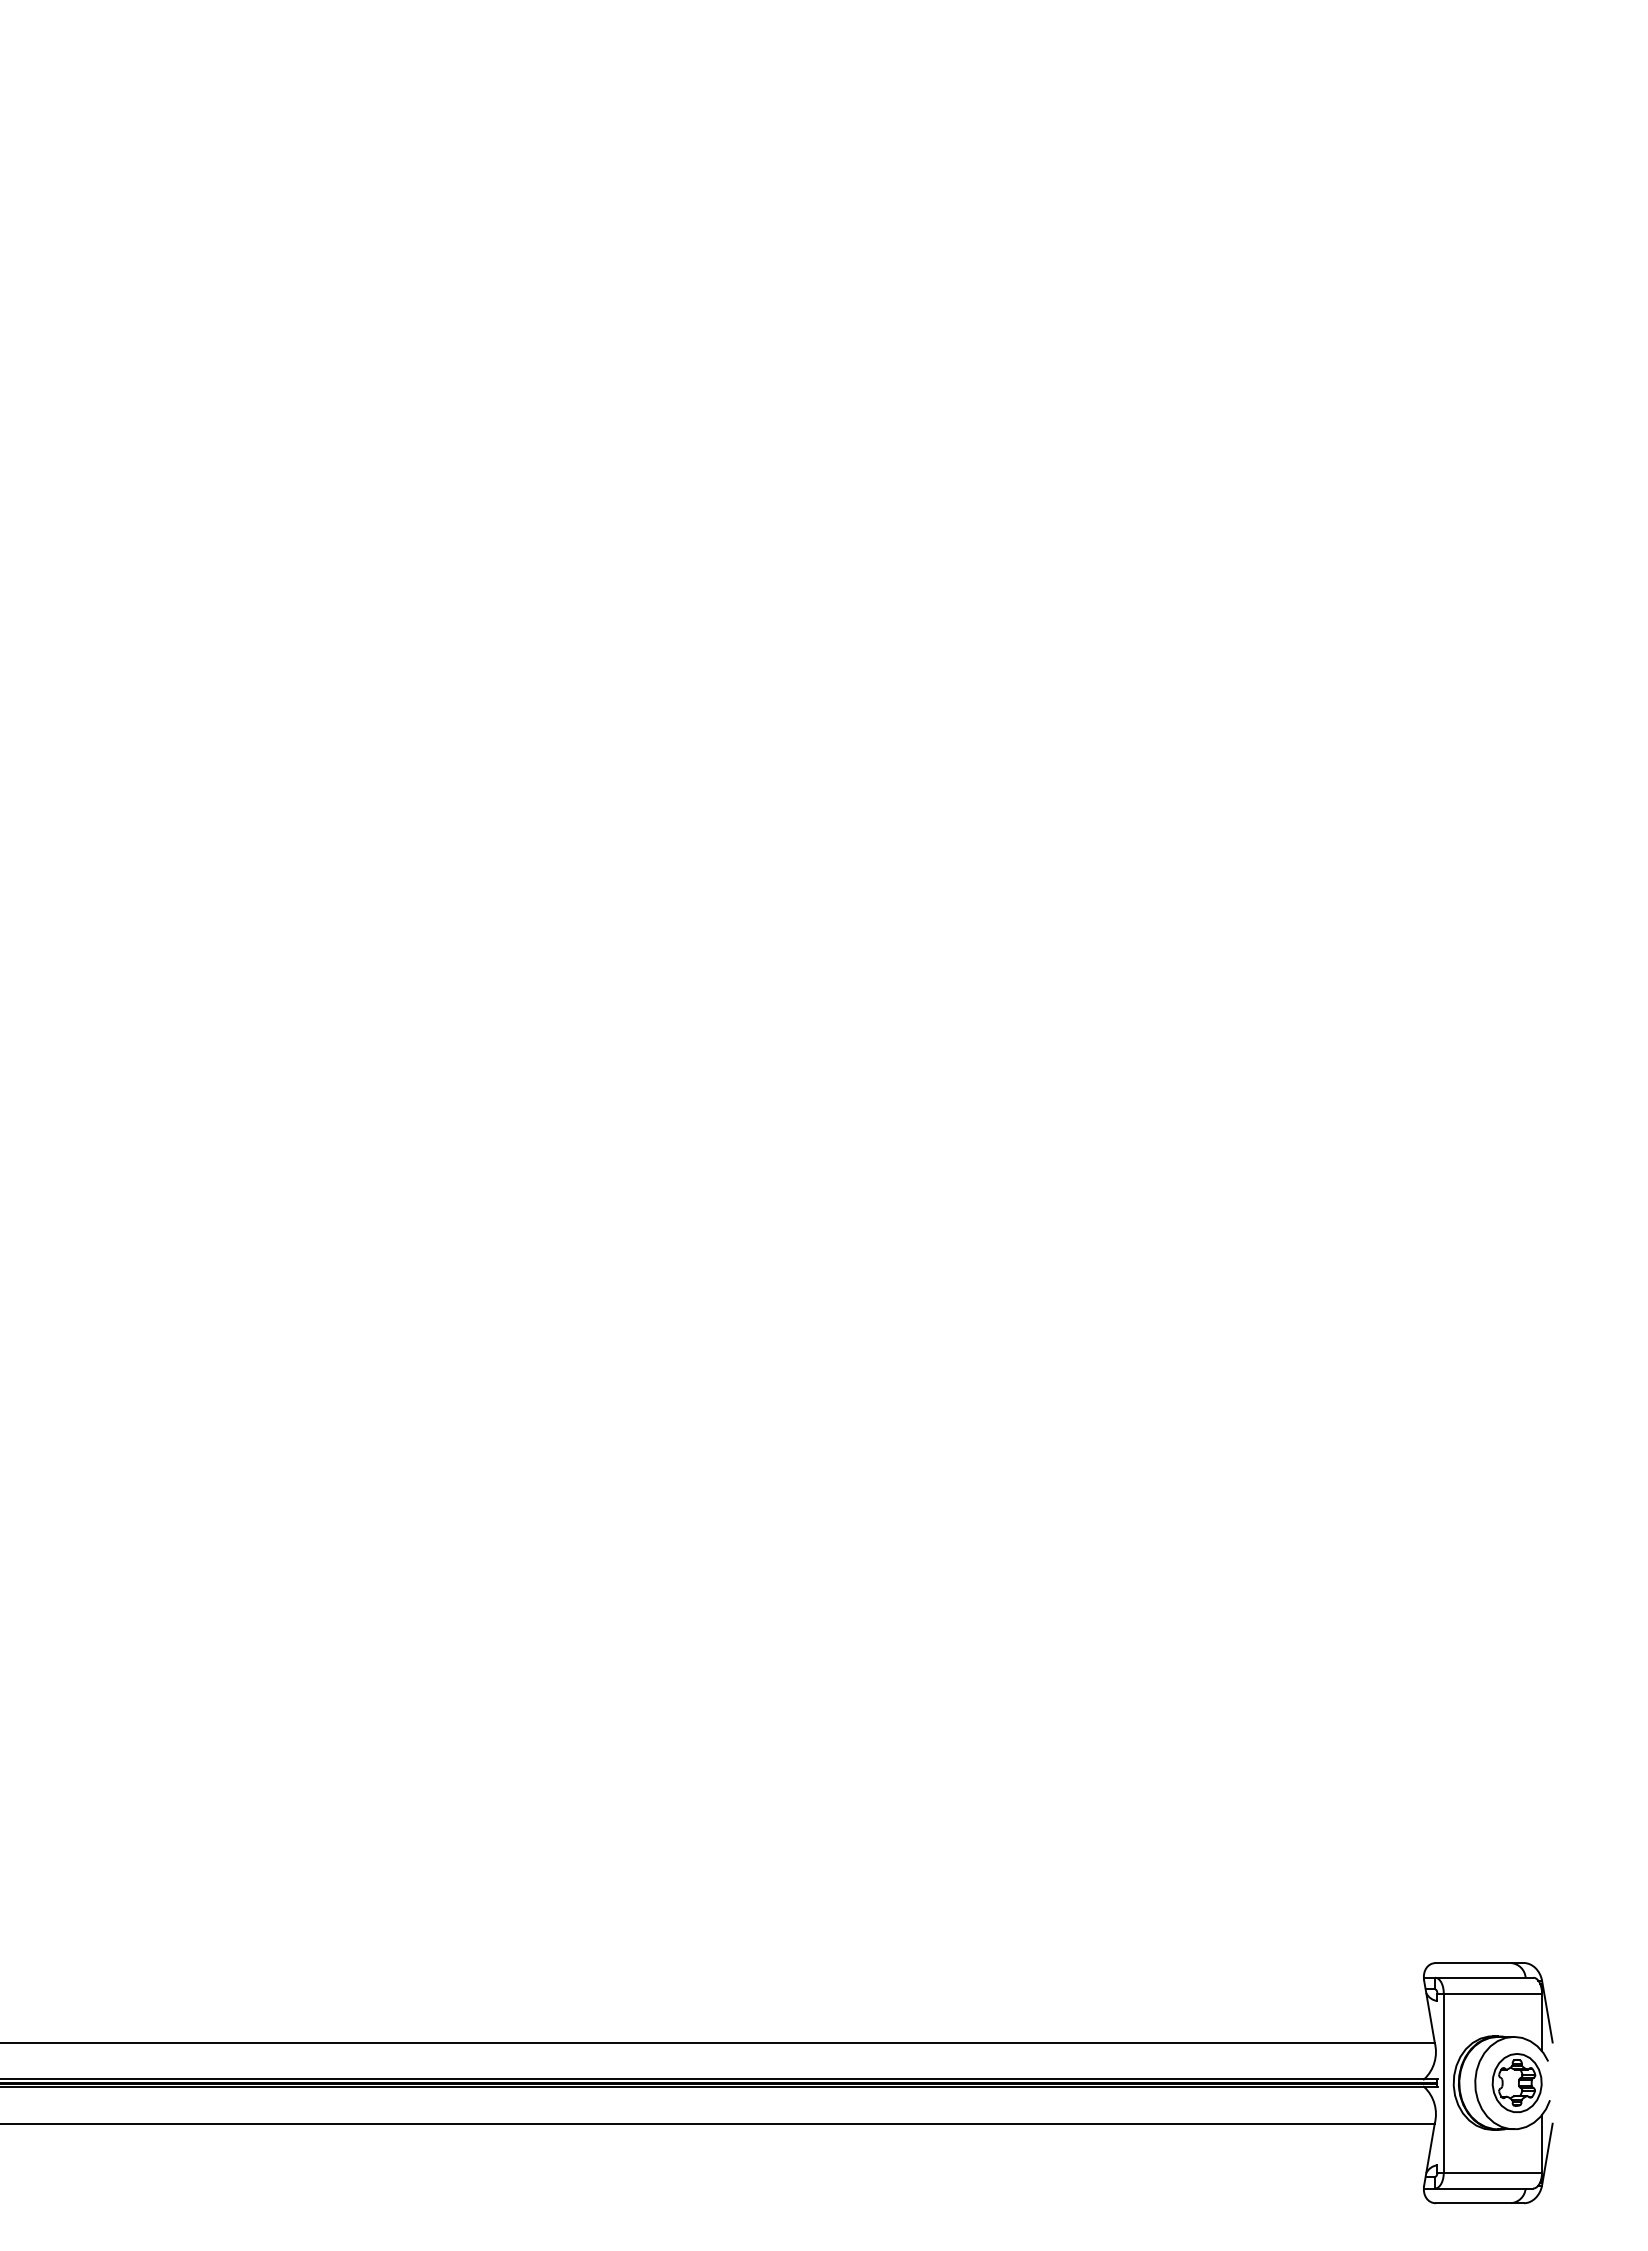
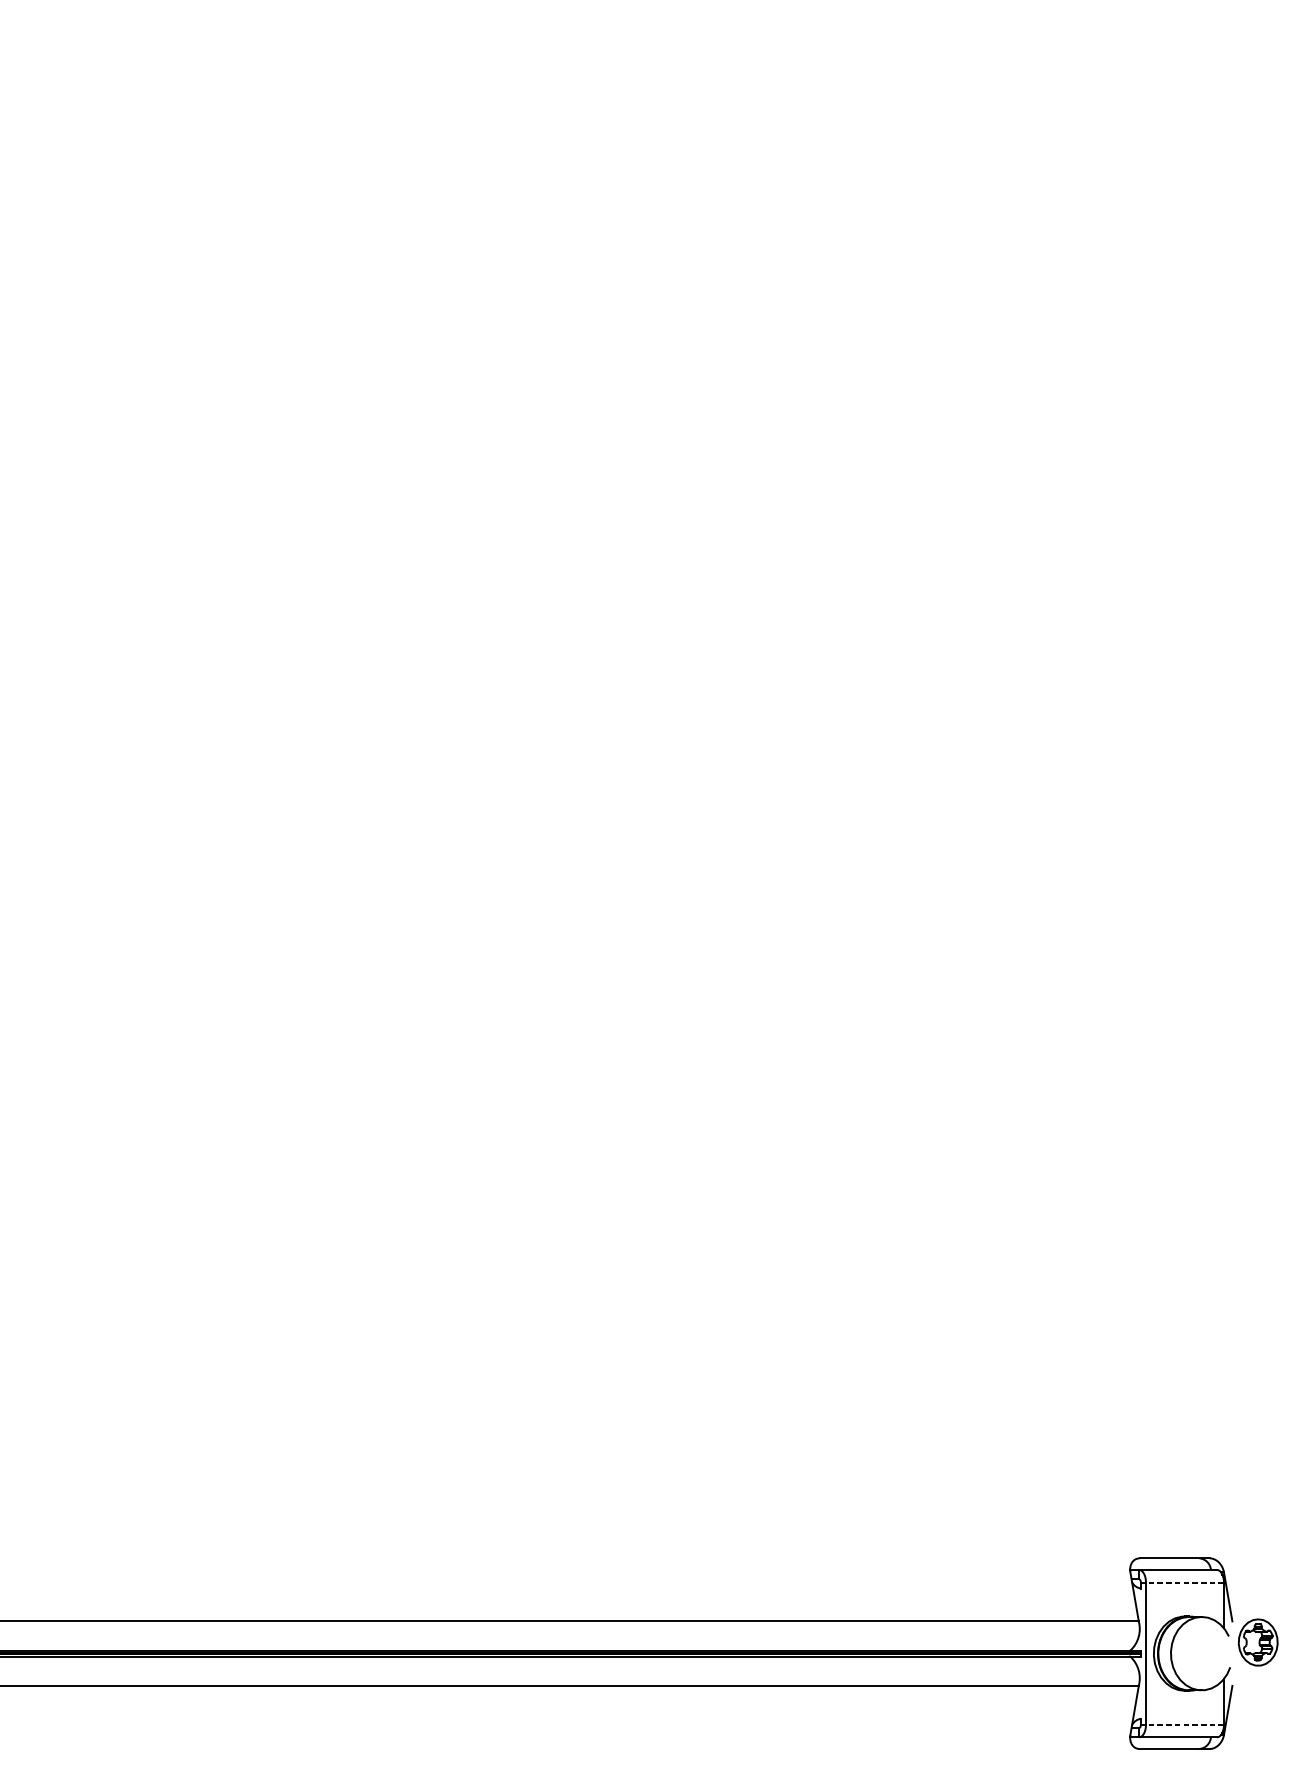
line: (1492, 1993) -> (1184, 1582), solid -> dashed
part: (1516, 2082) -> (1257, 1642), moved
line: (1492, 2172) -> (1184, 1724), solid -> dashed

